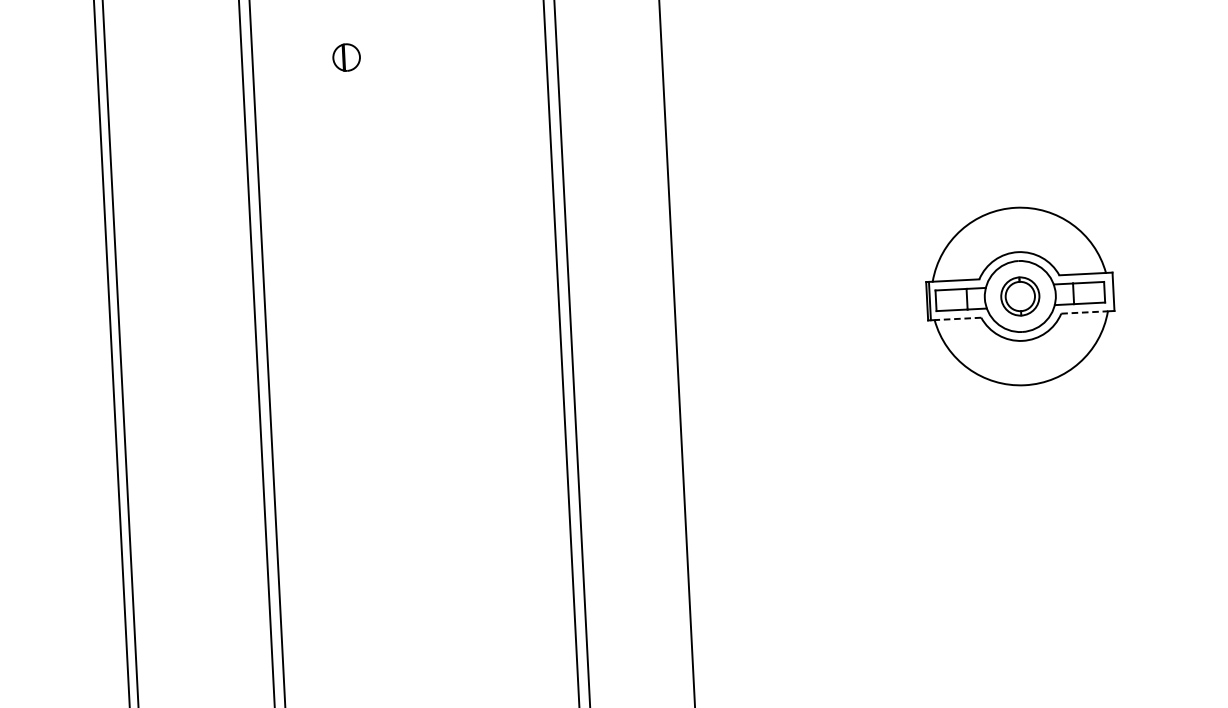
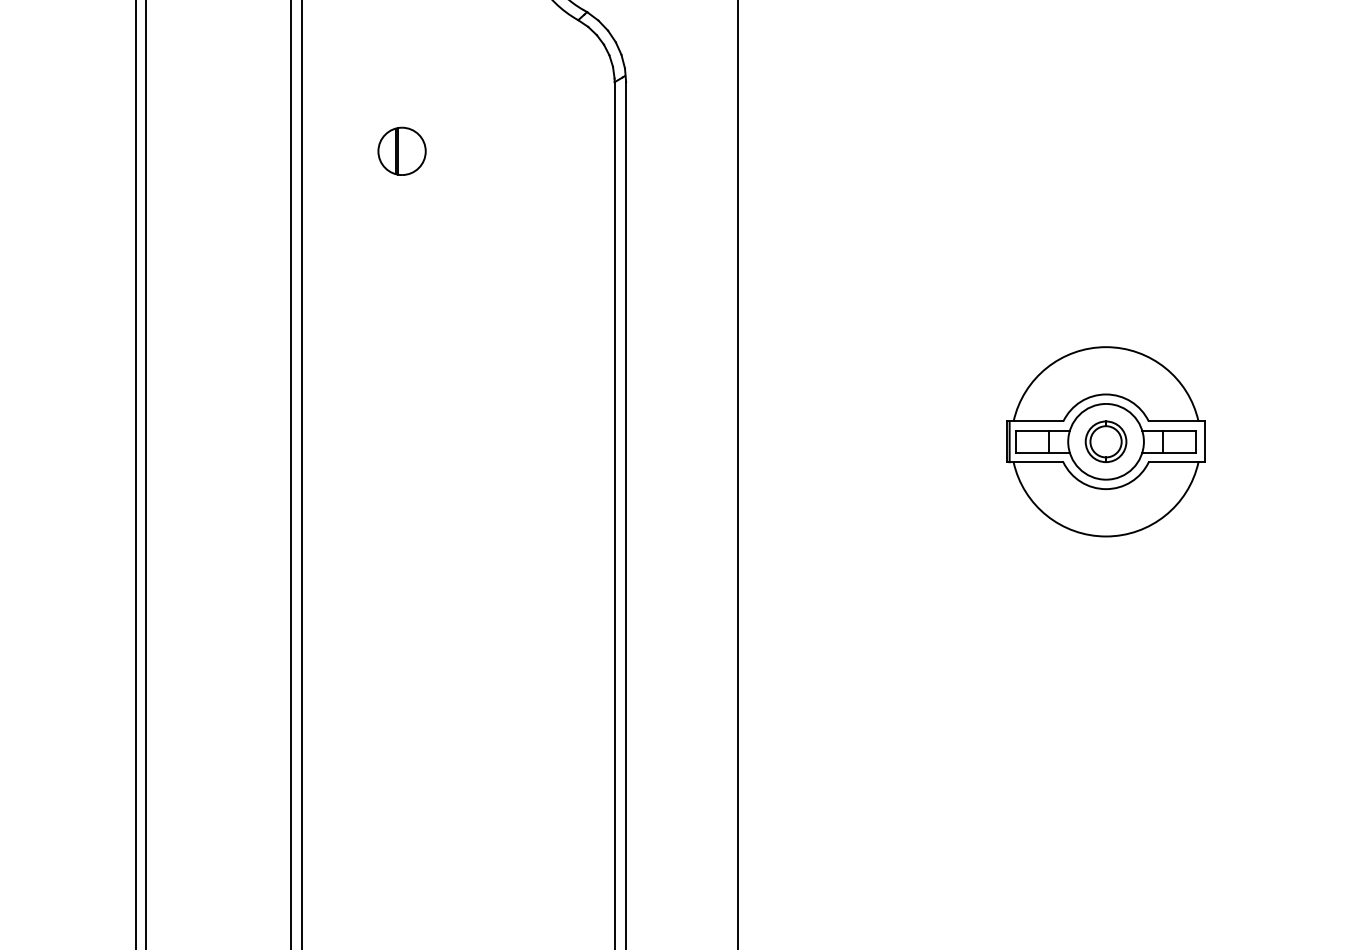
part: (346, 56) -> (401, 150), size x1.67
line: (1084, 312) -> (1173, 462), dashed -> solid
line: (957, 319) -> (1038, 462), dashed -> solid

